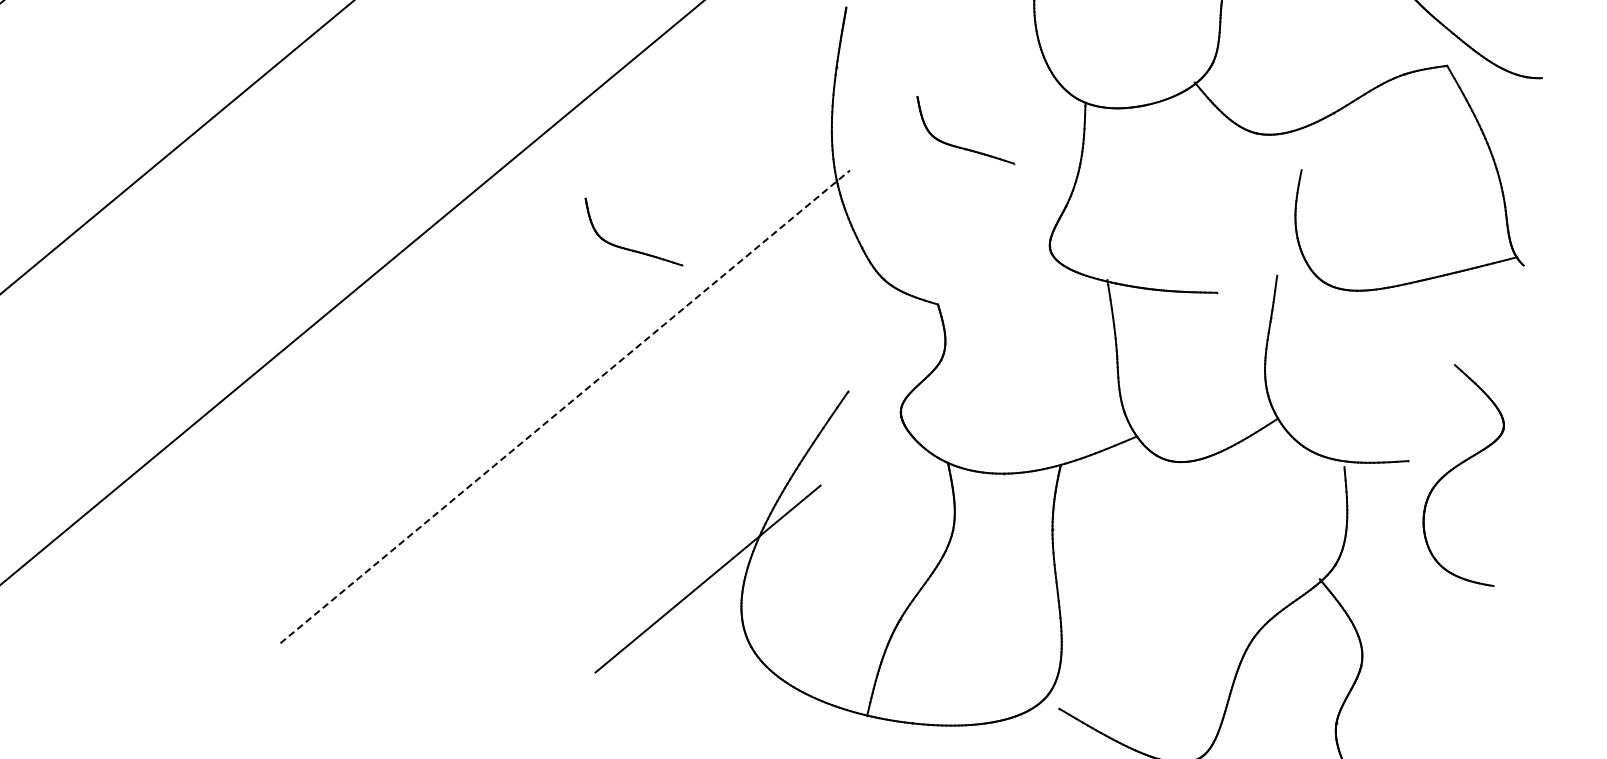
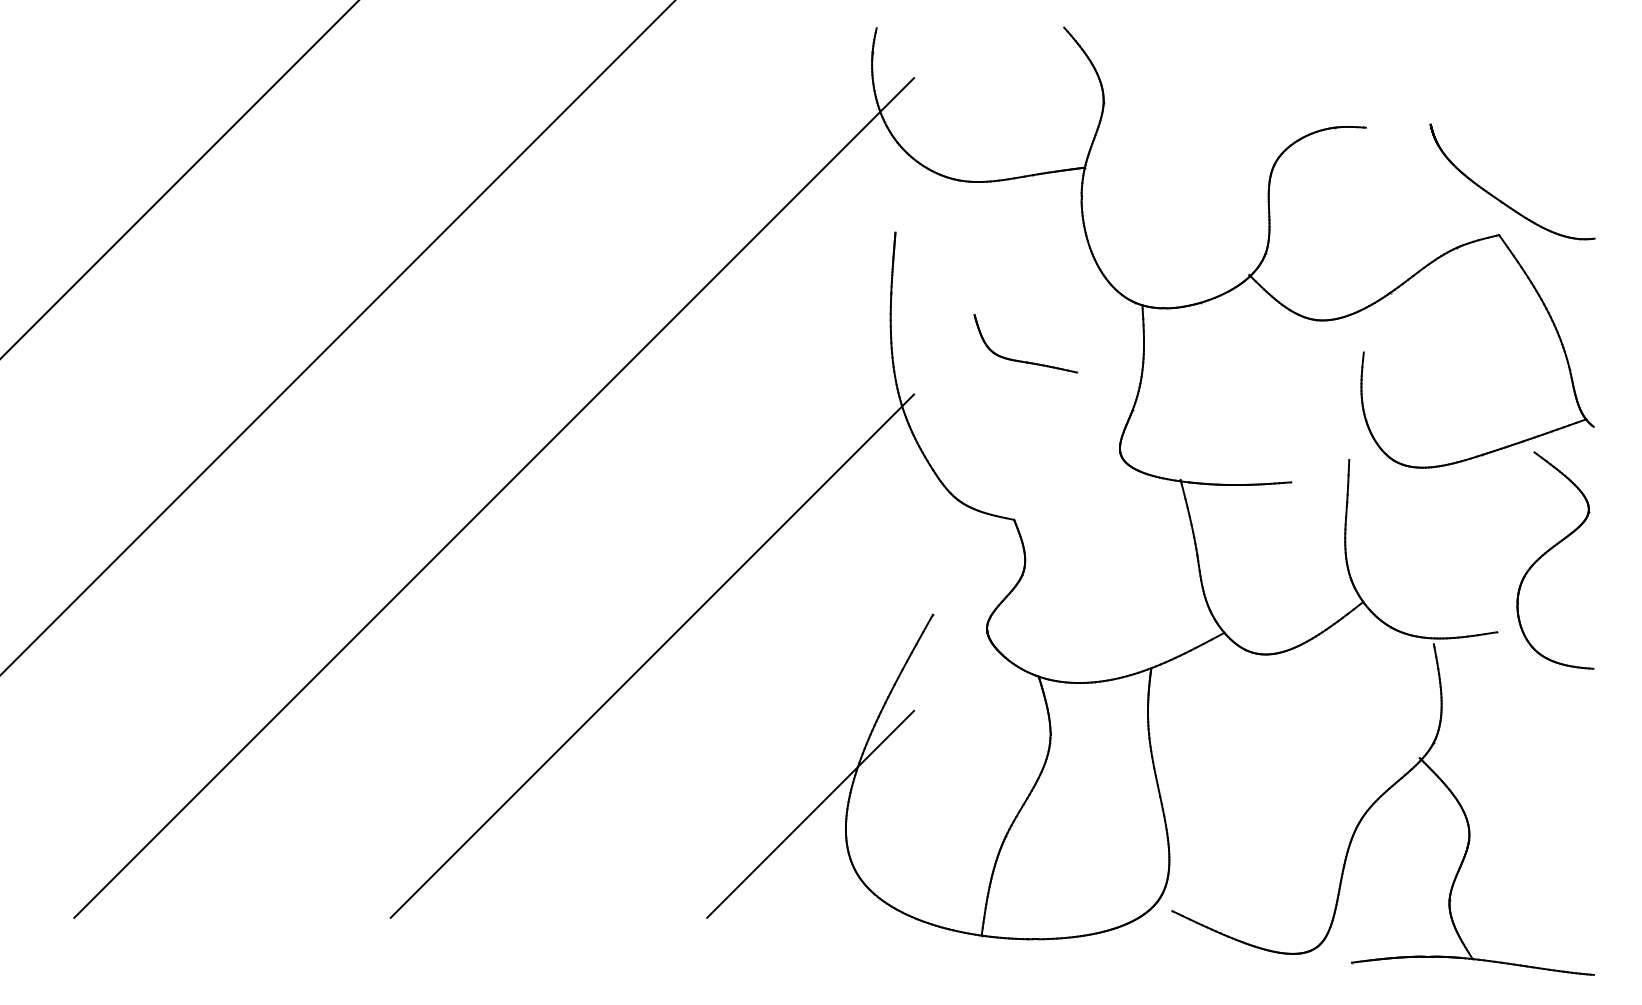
part: (629, 248) -> (701, 492), removed
line: (565, 406) -> (652, 655), dashed -> solid
part: (1460, 465) -> (1549, 551), moved

